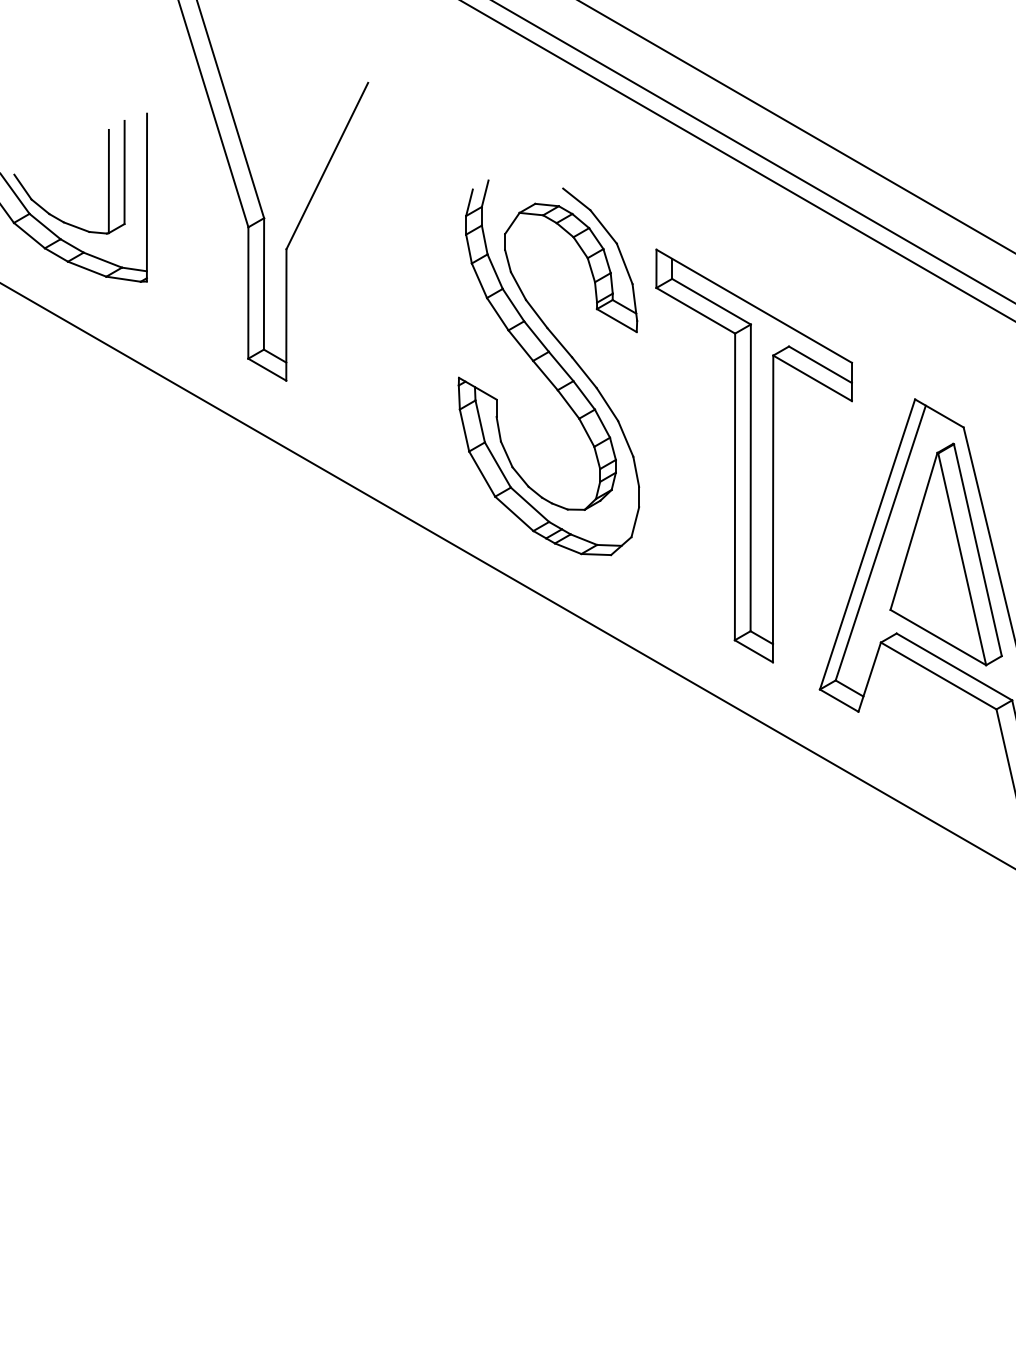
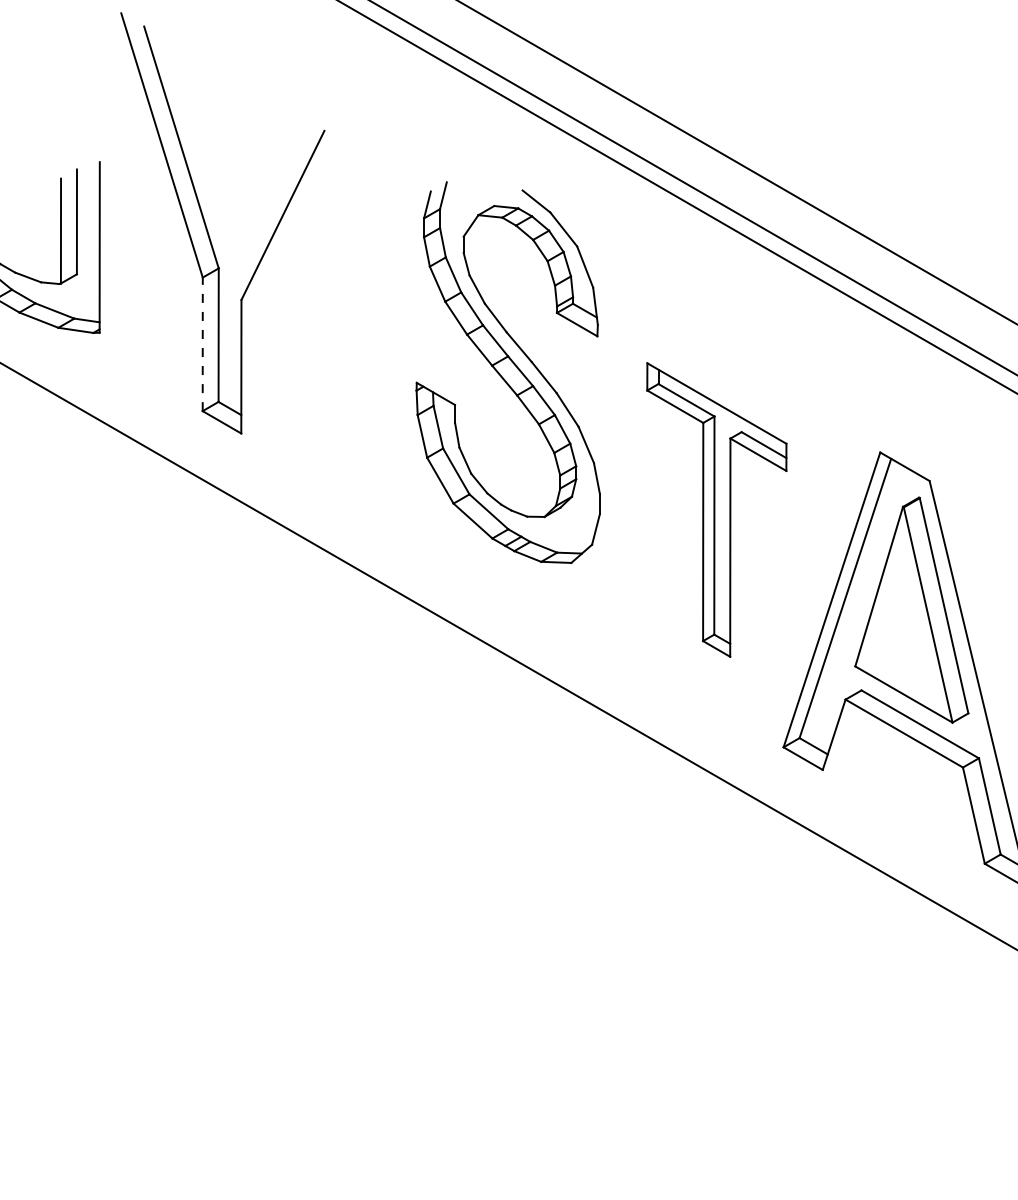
line: (248, 292) -> (202, 343), solid -> dashed
part: (548, 367) -> (507, 372), moved
part: (754, 455) -> (717, 509), size x0.7

